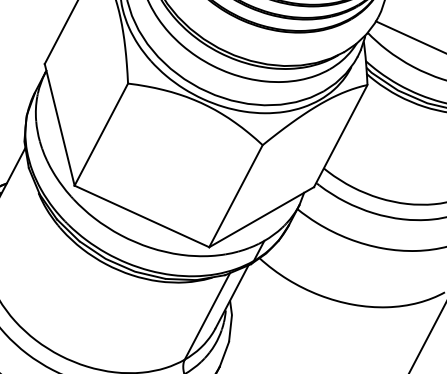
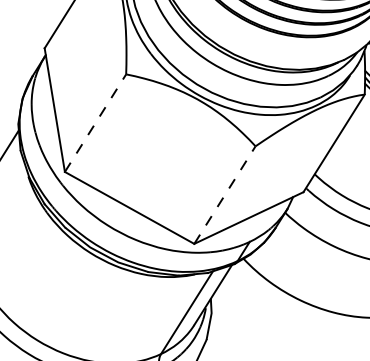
line: (101, 134) -> (95, 123), solid -> dashed
line: (235, 196) -> (224, 195), solid -> dashed

